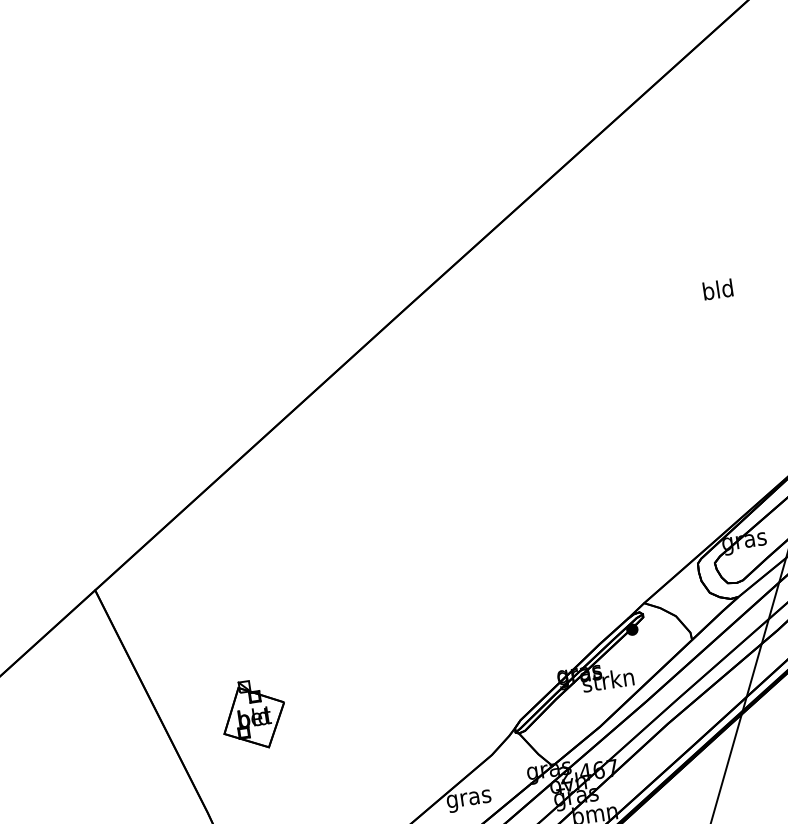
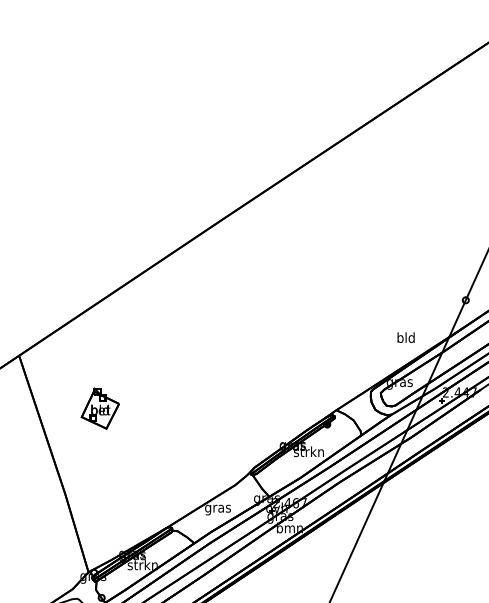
text: (716, 289) -> (405, 337), moved
part: (252, 715) -> (99, 408), moved

